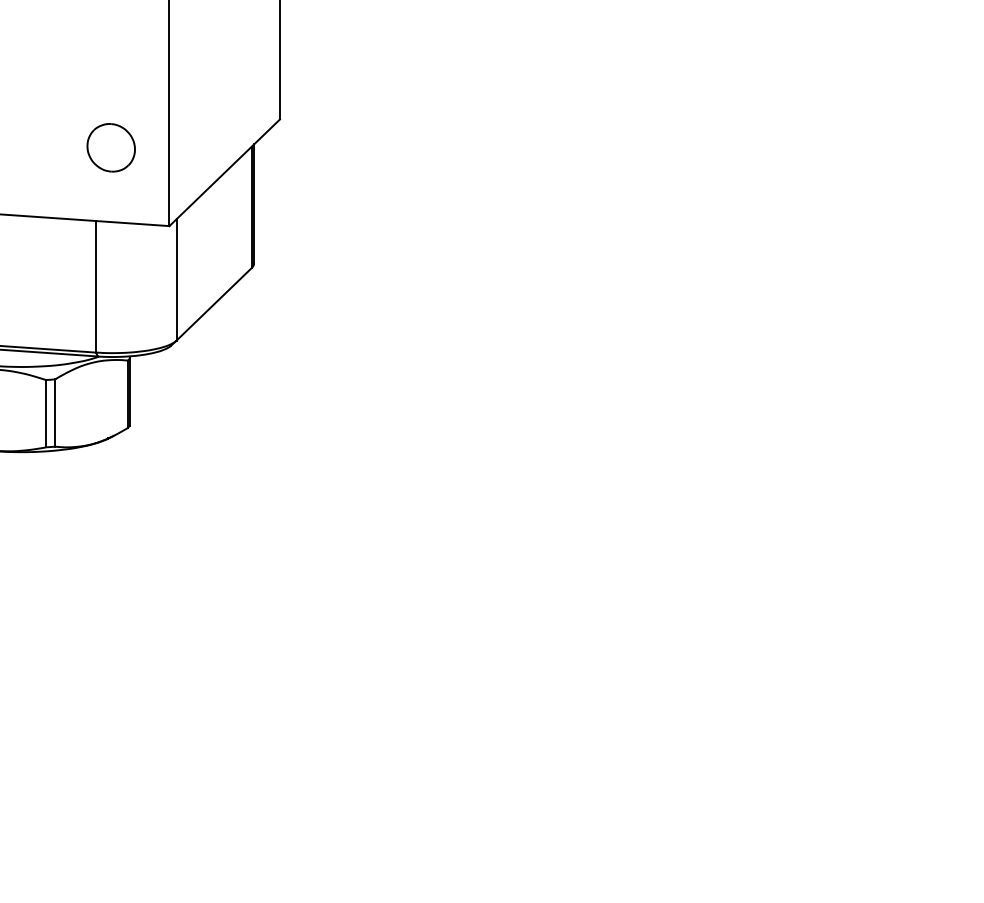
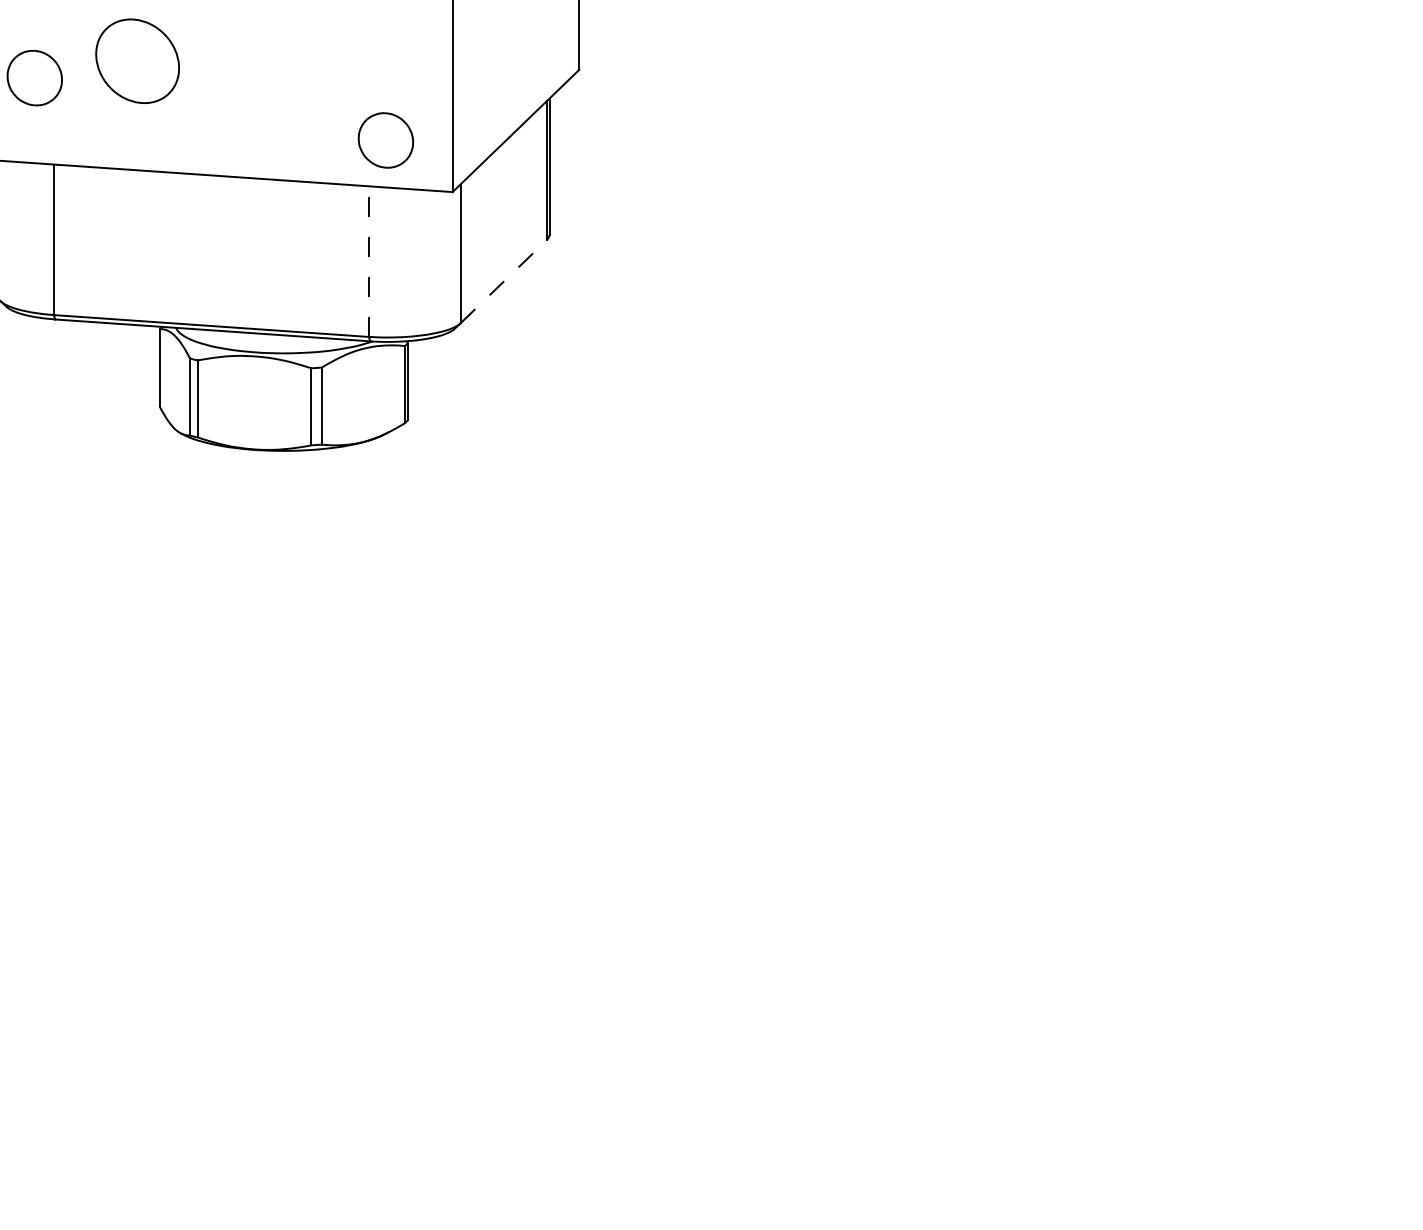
part: (110, 147) -> (385, 140), moved
line: (96, 286) -> (368, 261), solid -> dashed
line: (213, 304) -> (503, 281), solid -> dashed

